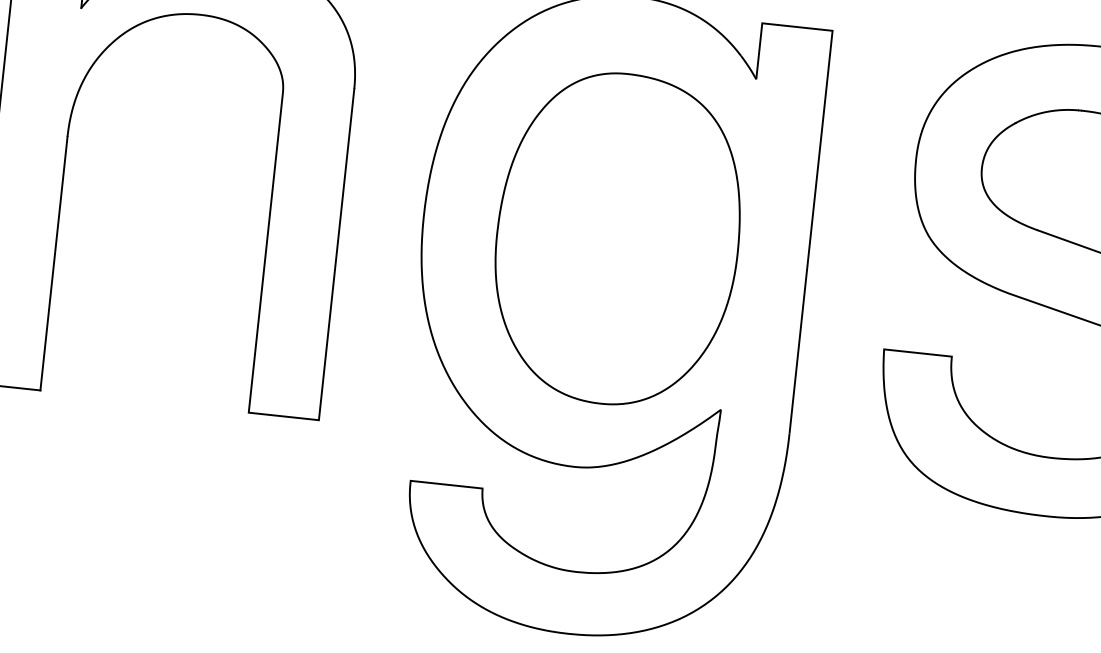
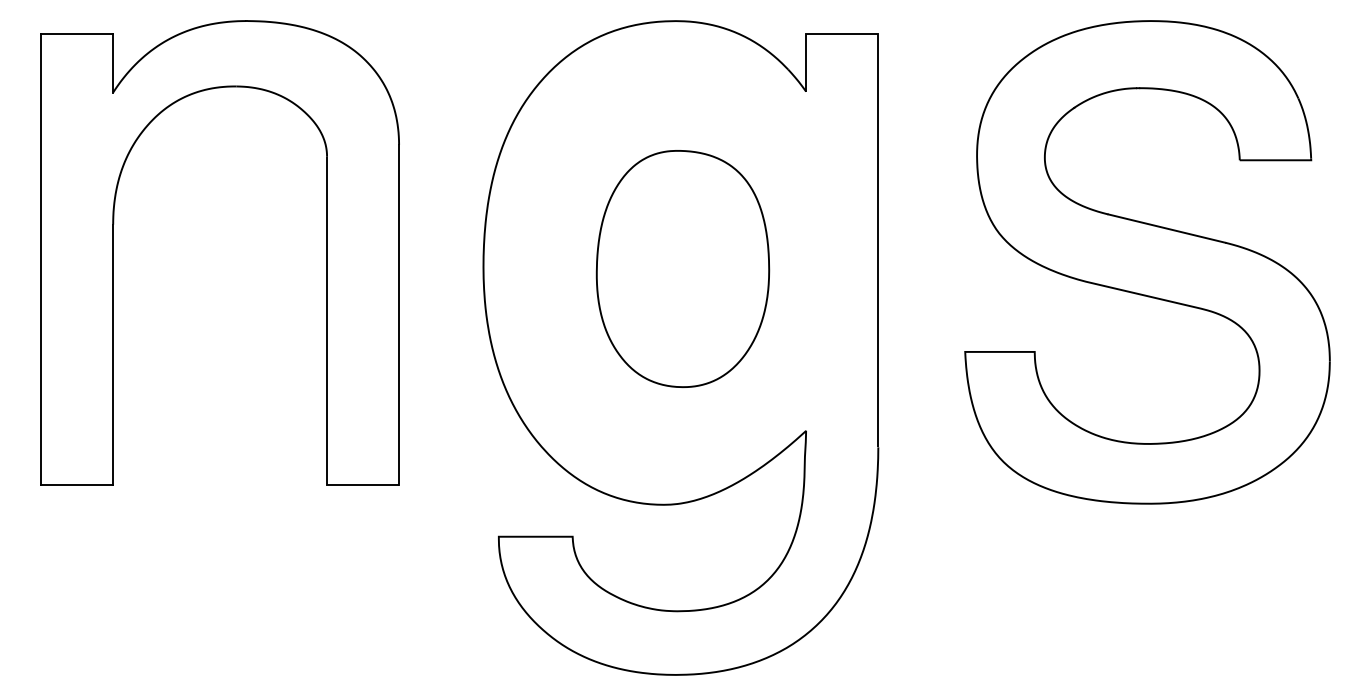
part: (617, 238) -> (682, 268), size x0.7

